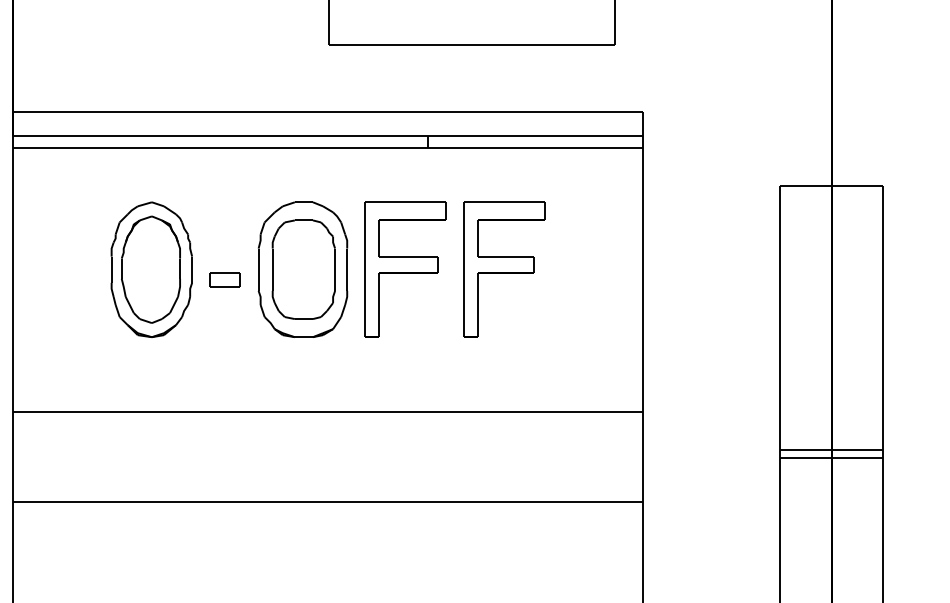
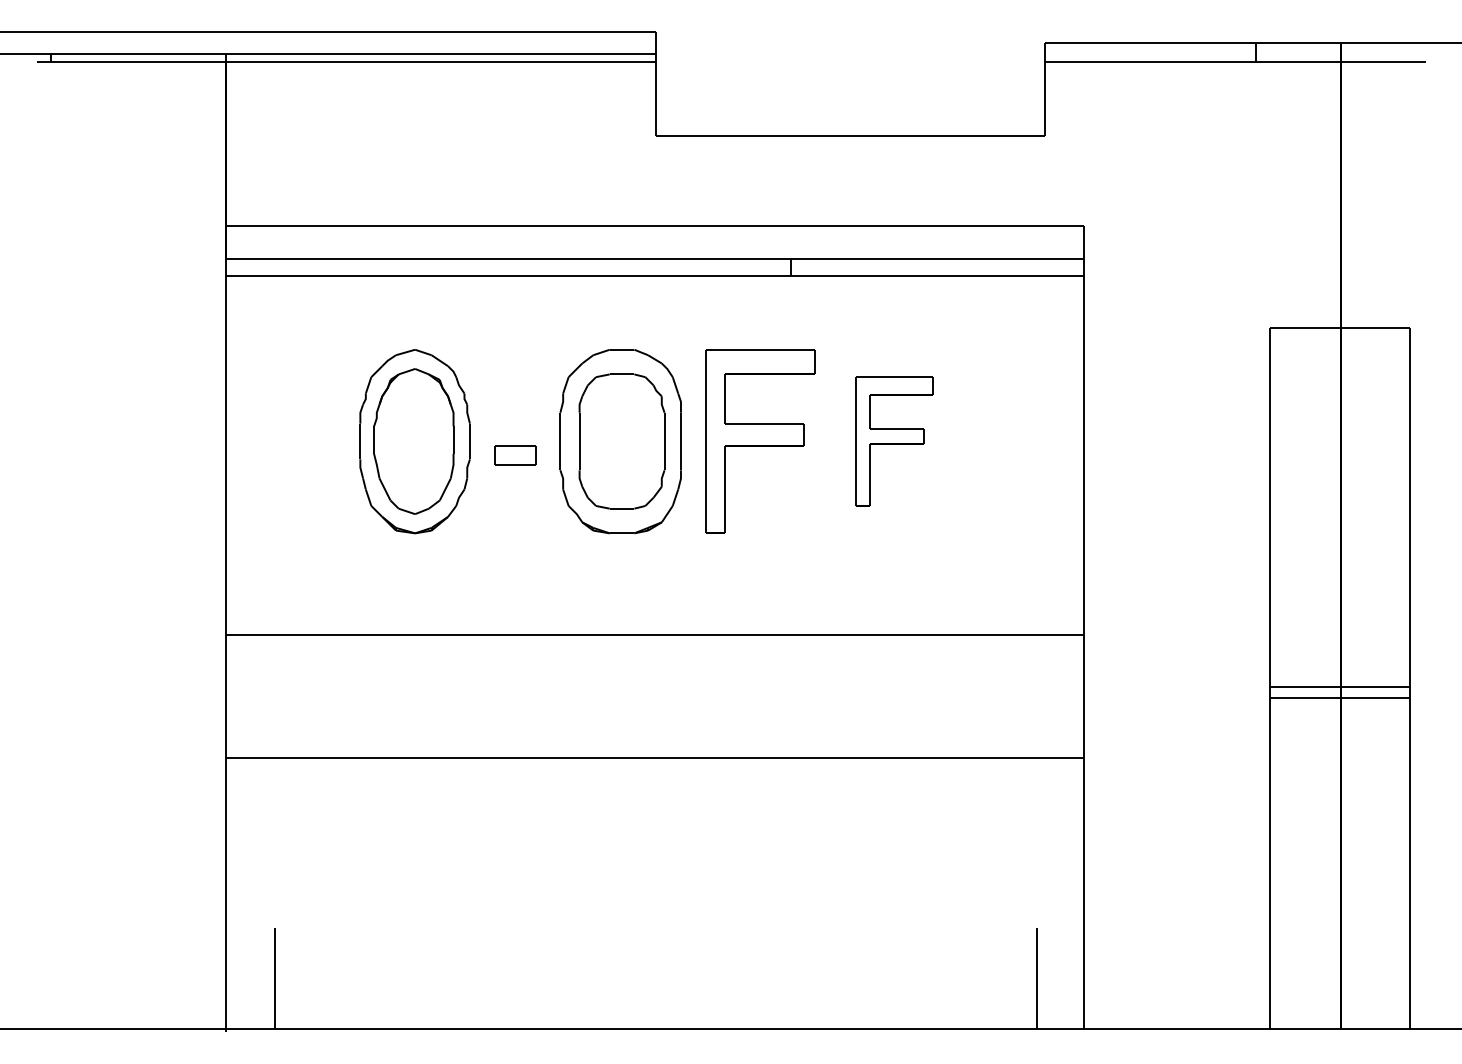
part: (504, 269) -> (894, 441), size x0.7

